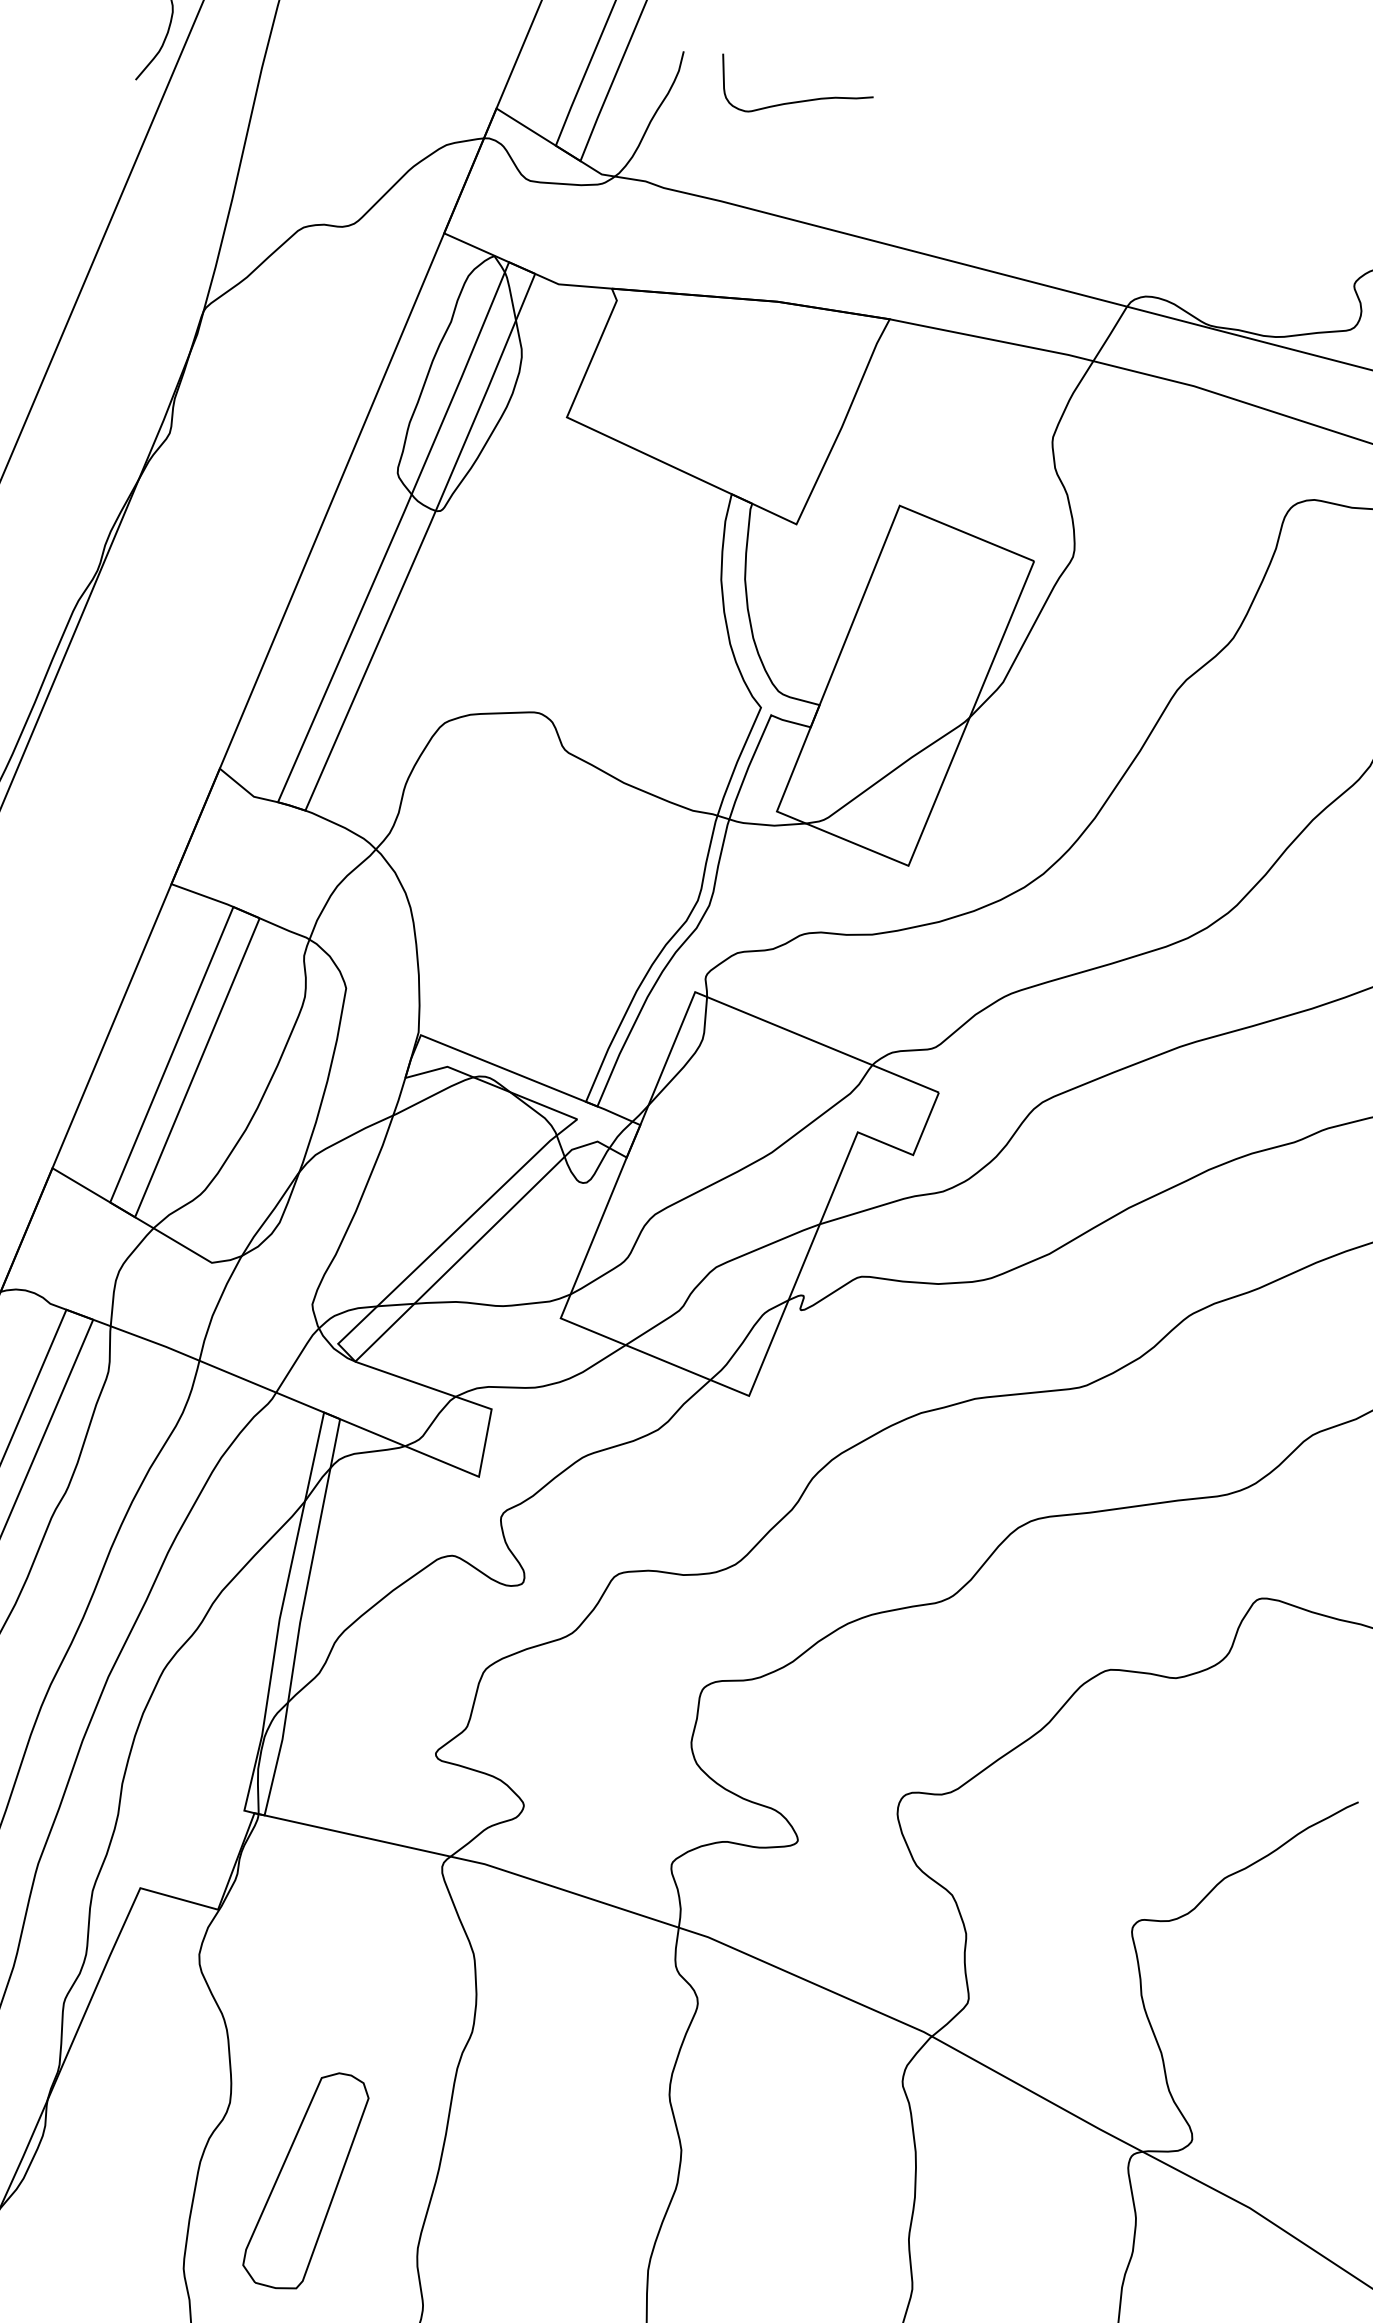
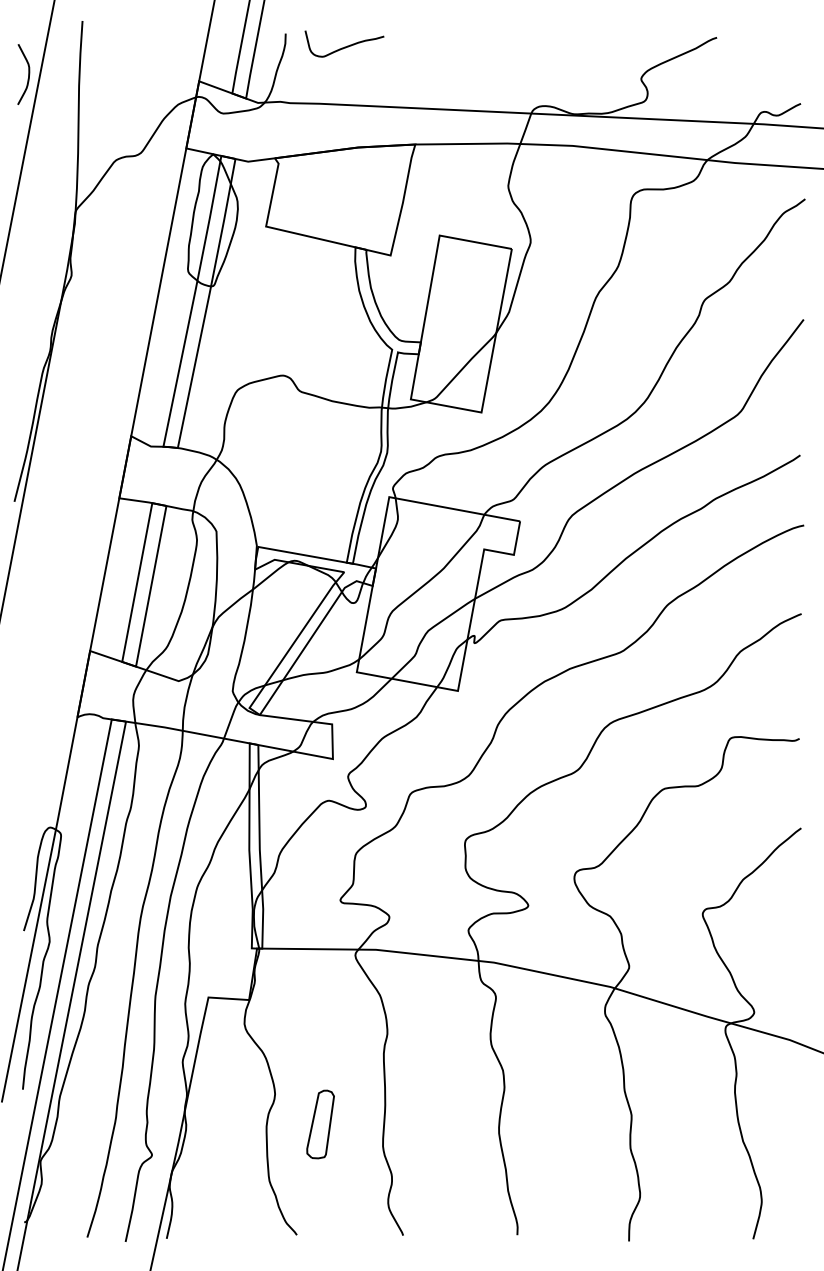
part: (305, 2180) -> (320, 1124), size x0.6

